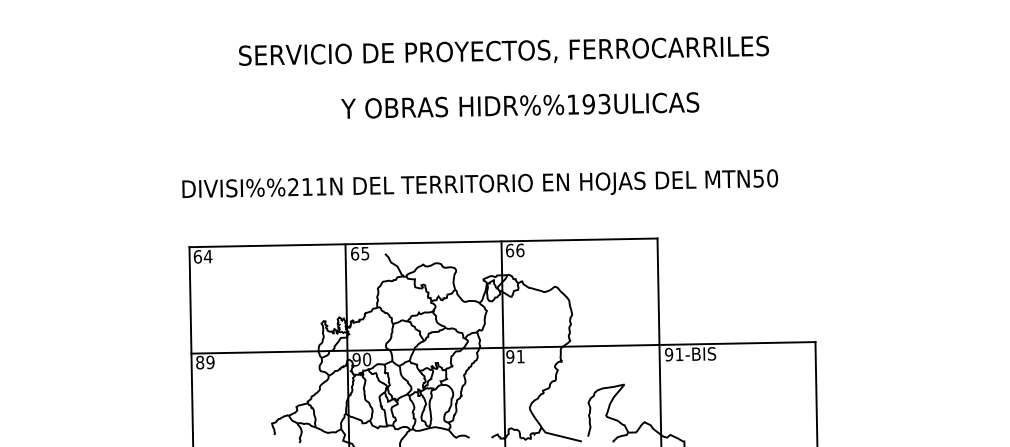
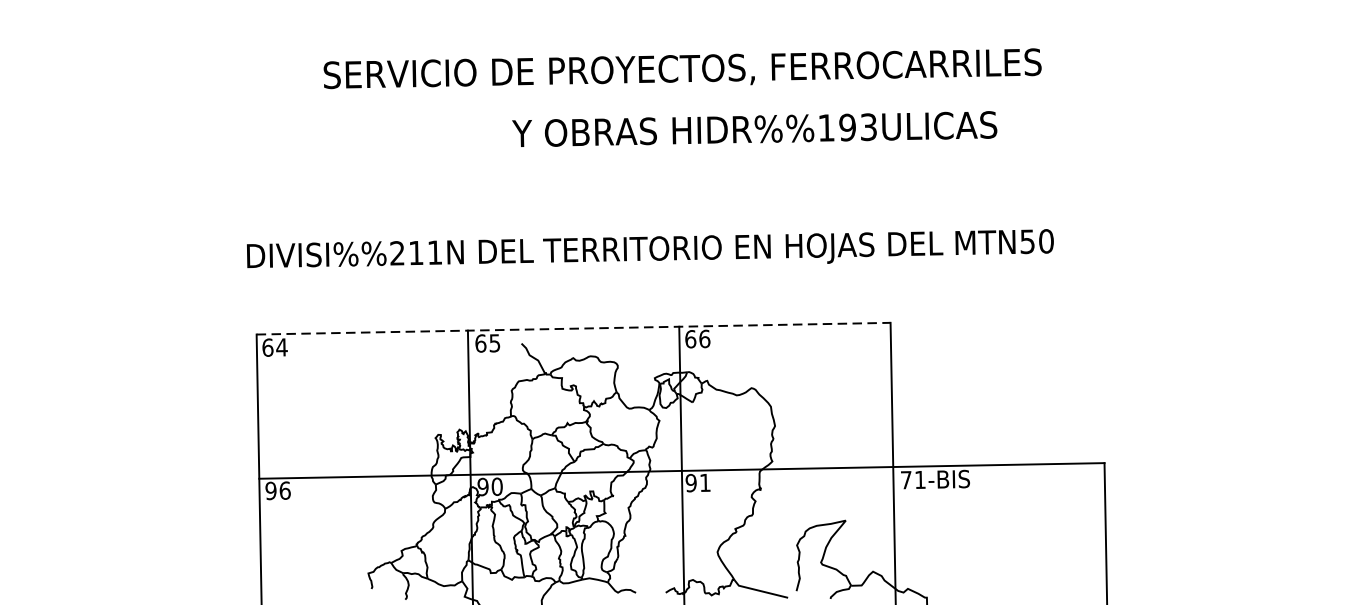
text: (520, 105) -> (755, 129), moved
line: (424, 242) -> (574, 328), solid -> dashed
text: (669, 354) -> (906, 479), 91-BIS -> 71-BIS
text: (205, 362) -> (278, 490), 89 -> 96

